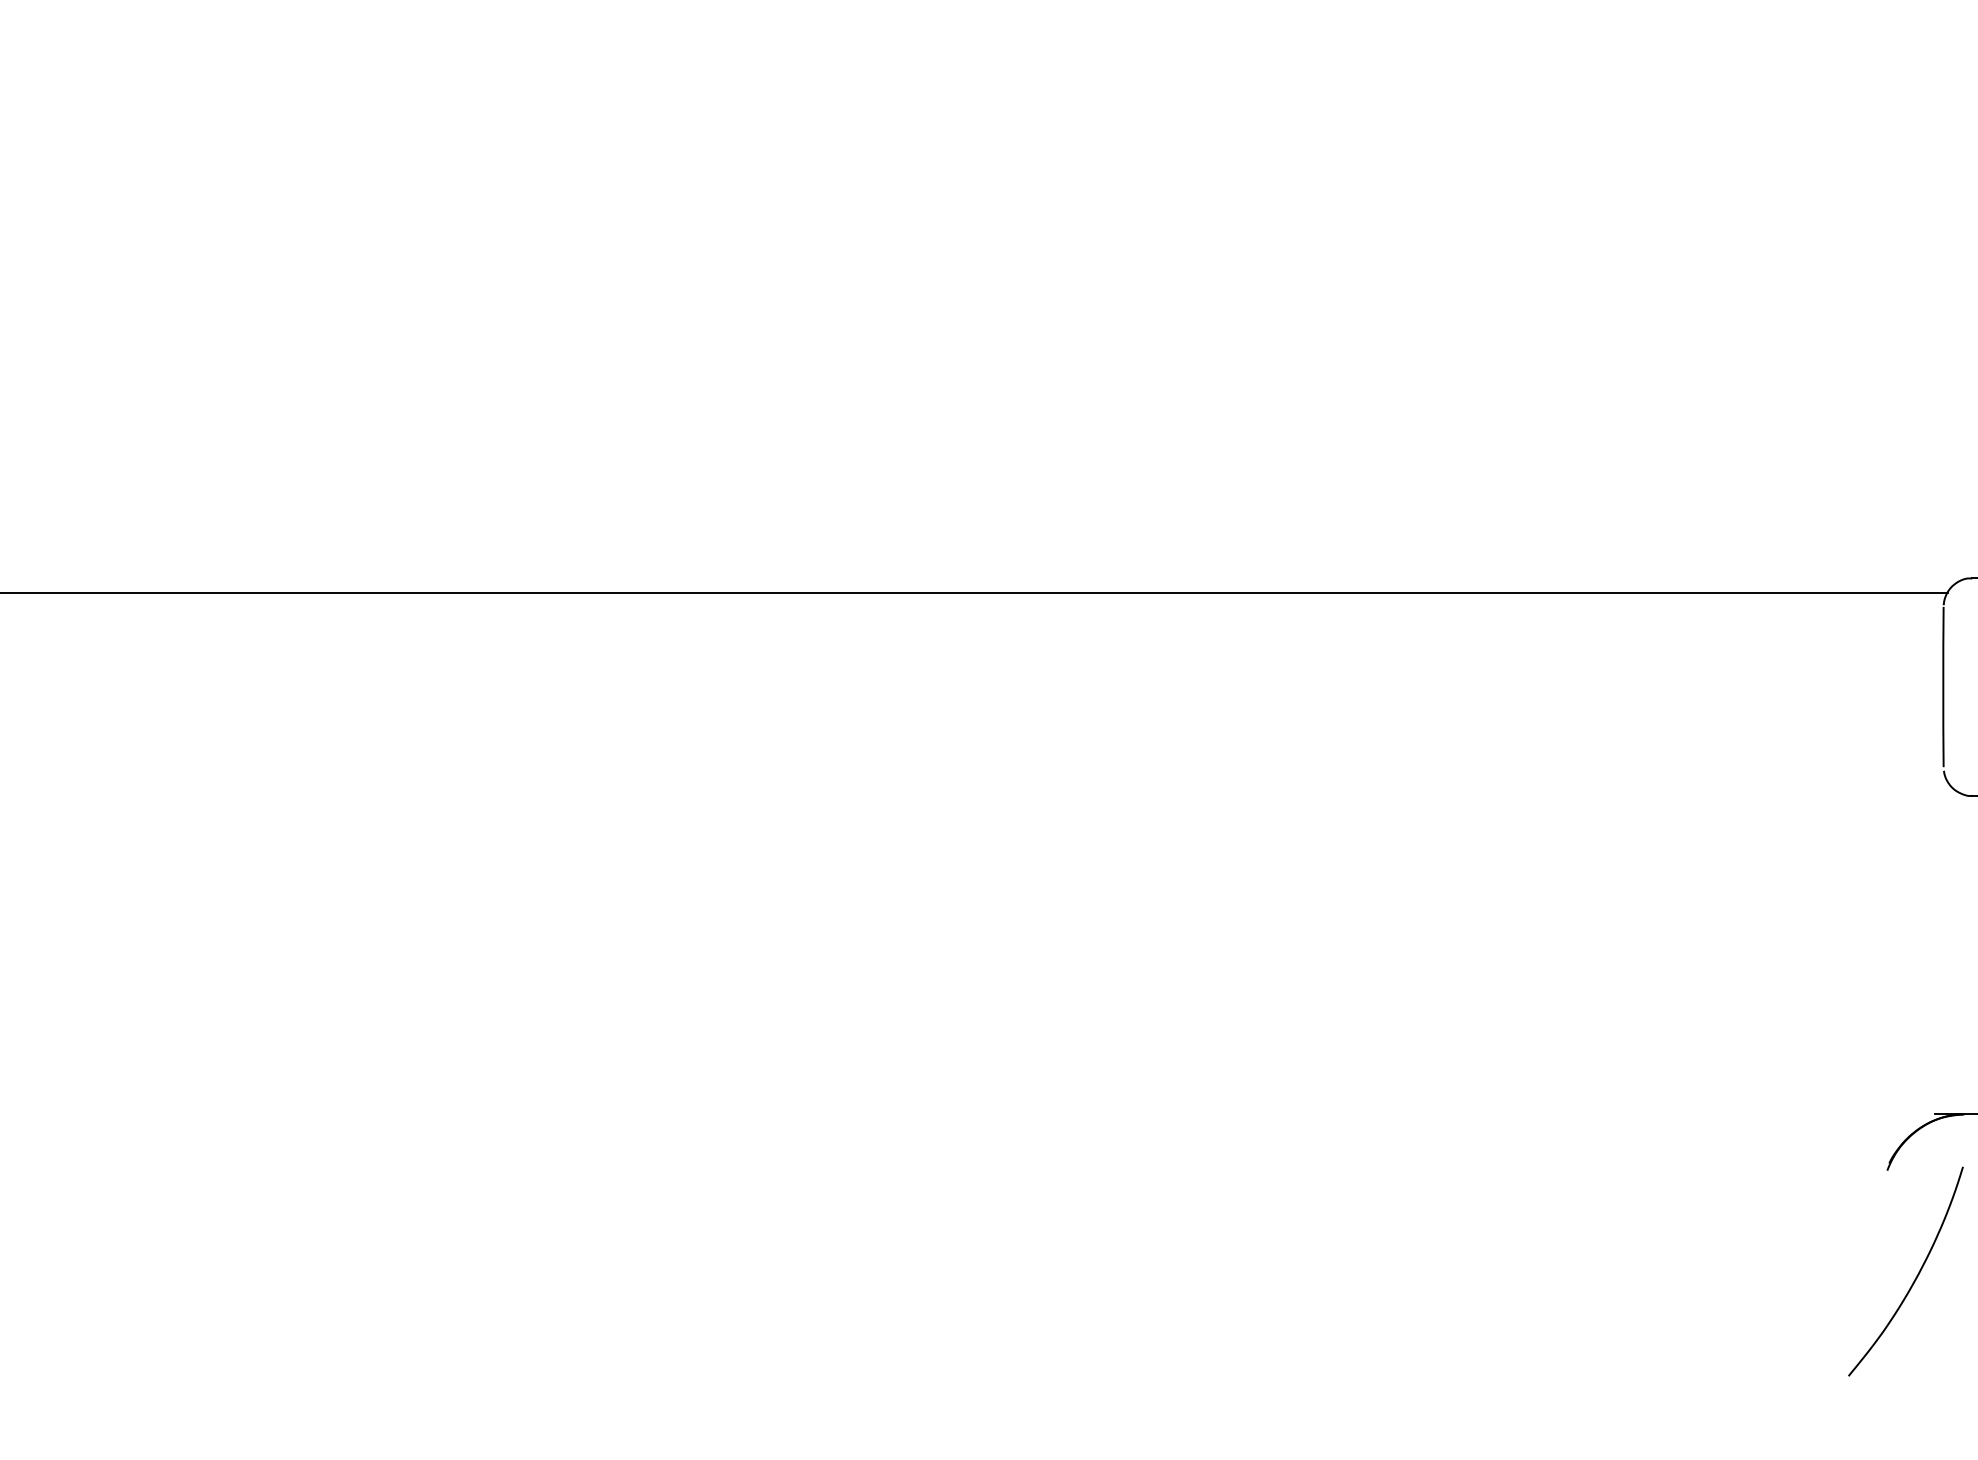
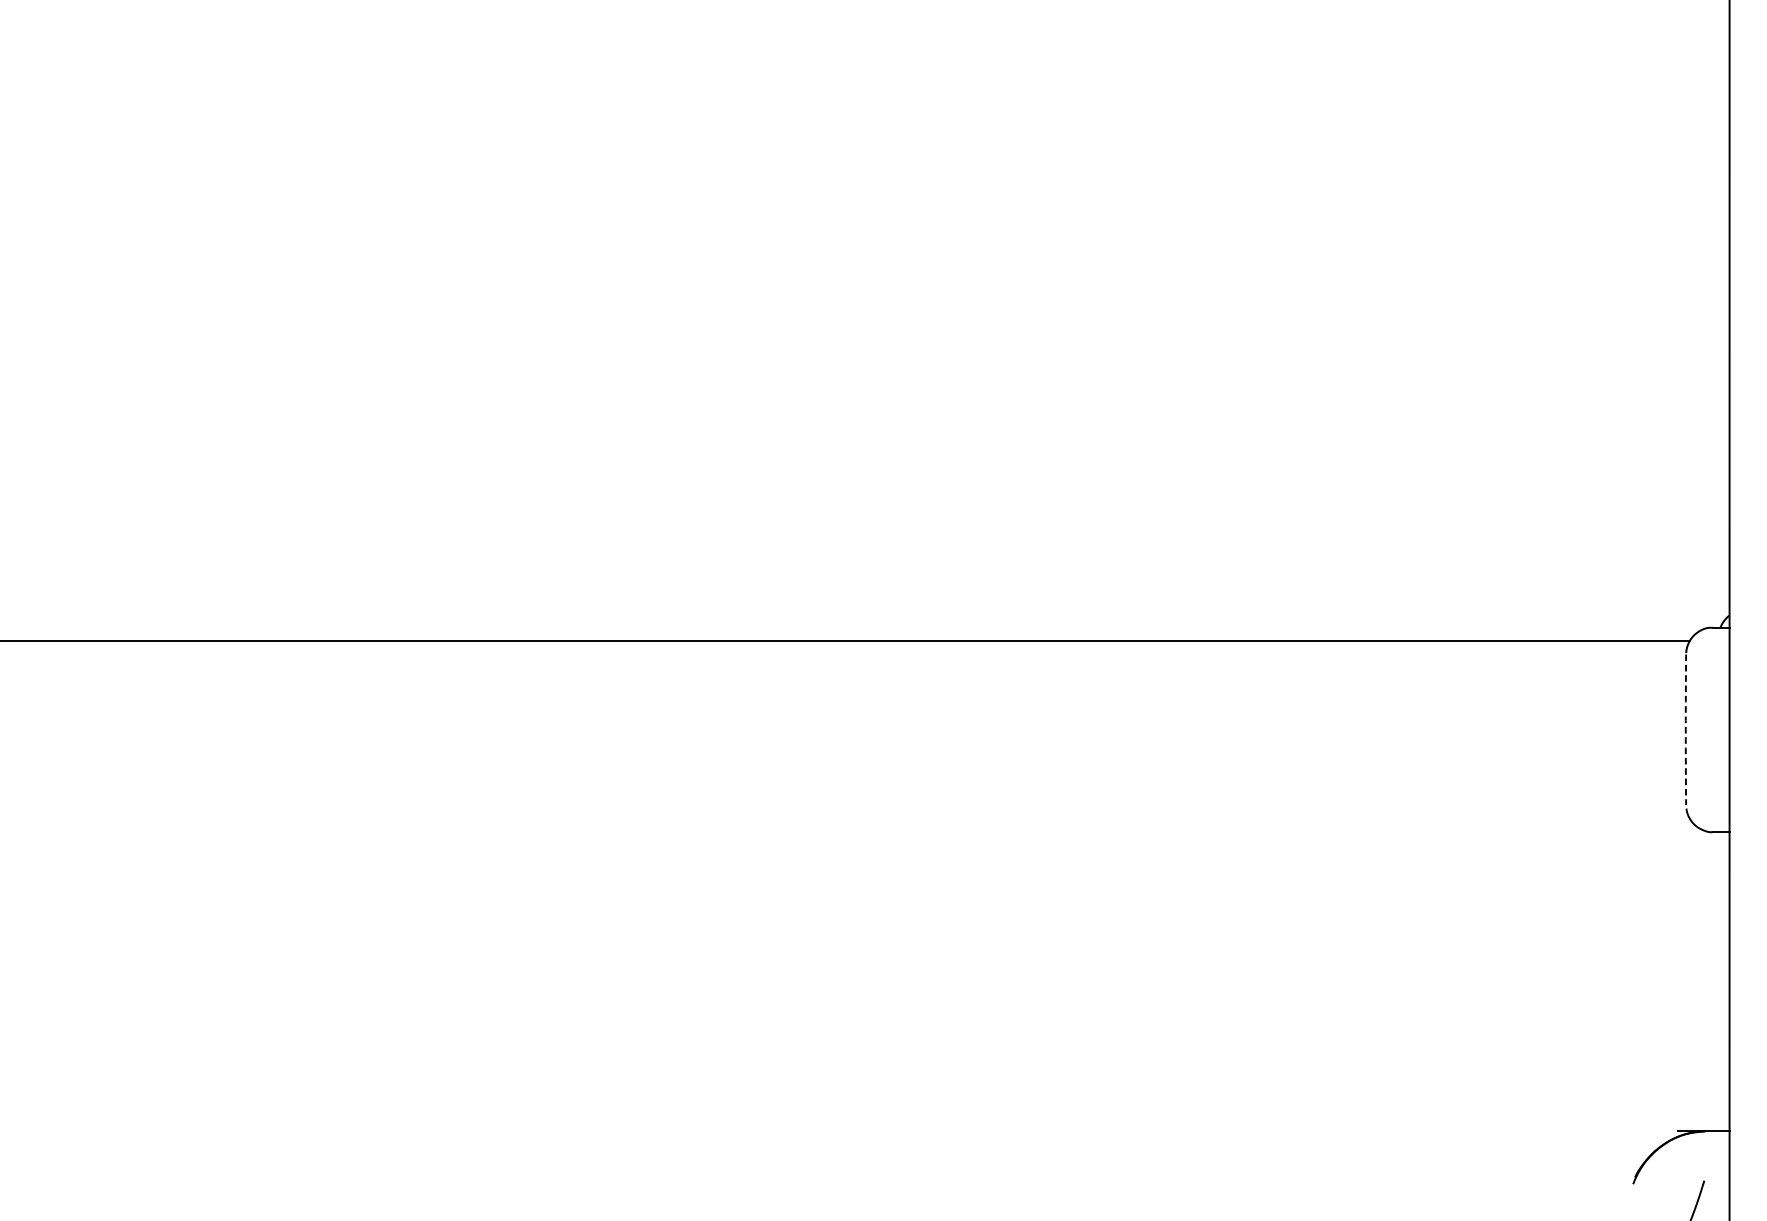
arc: (1943, 687) -> (1686, 730), solid -> dashed

